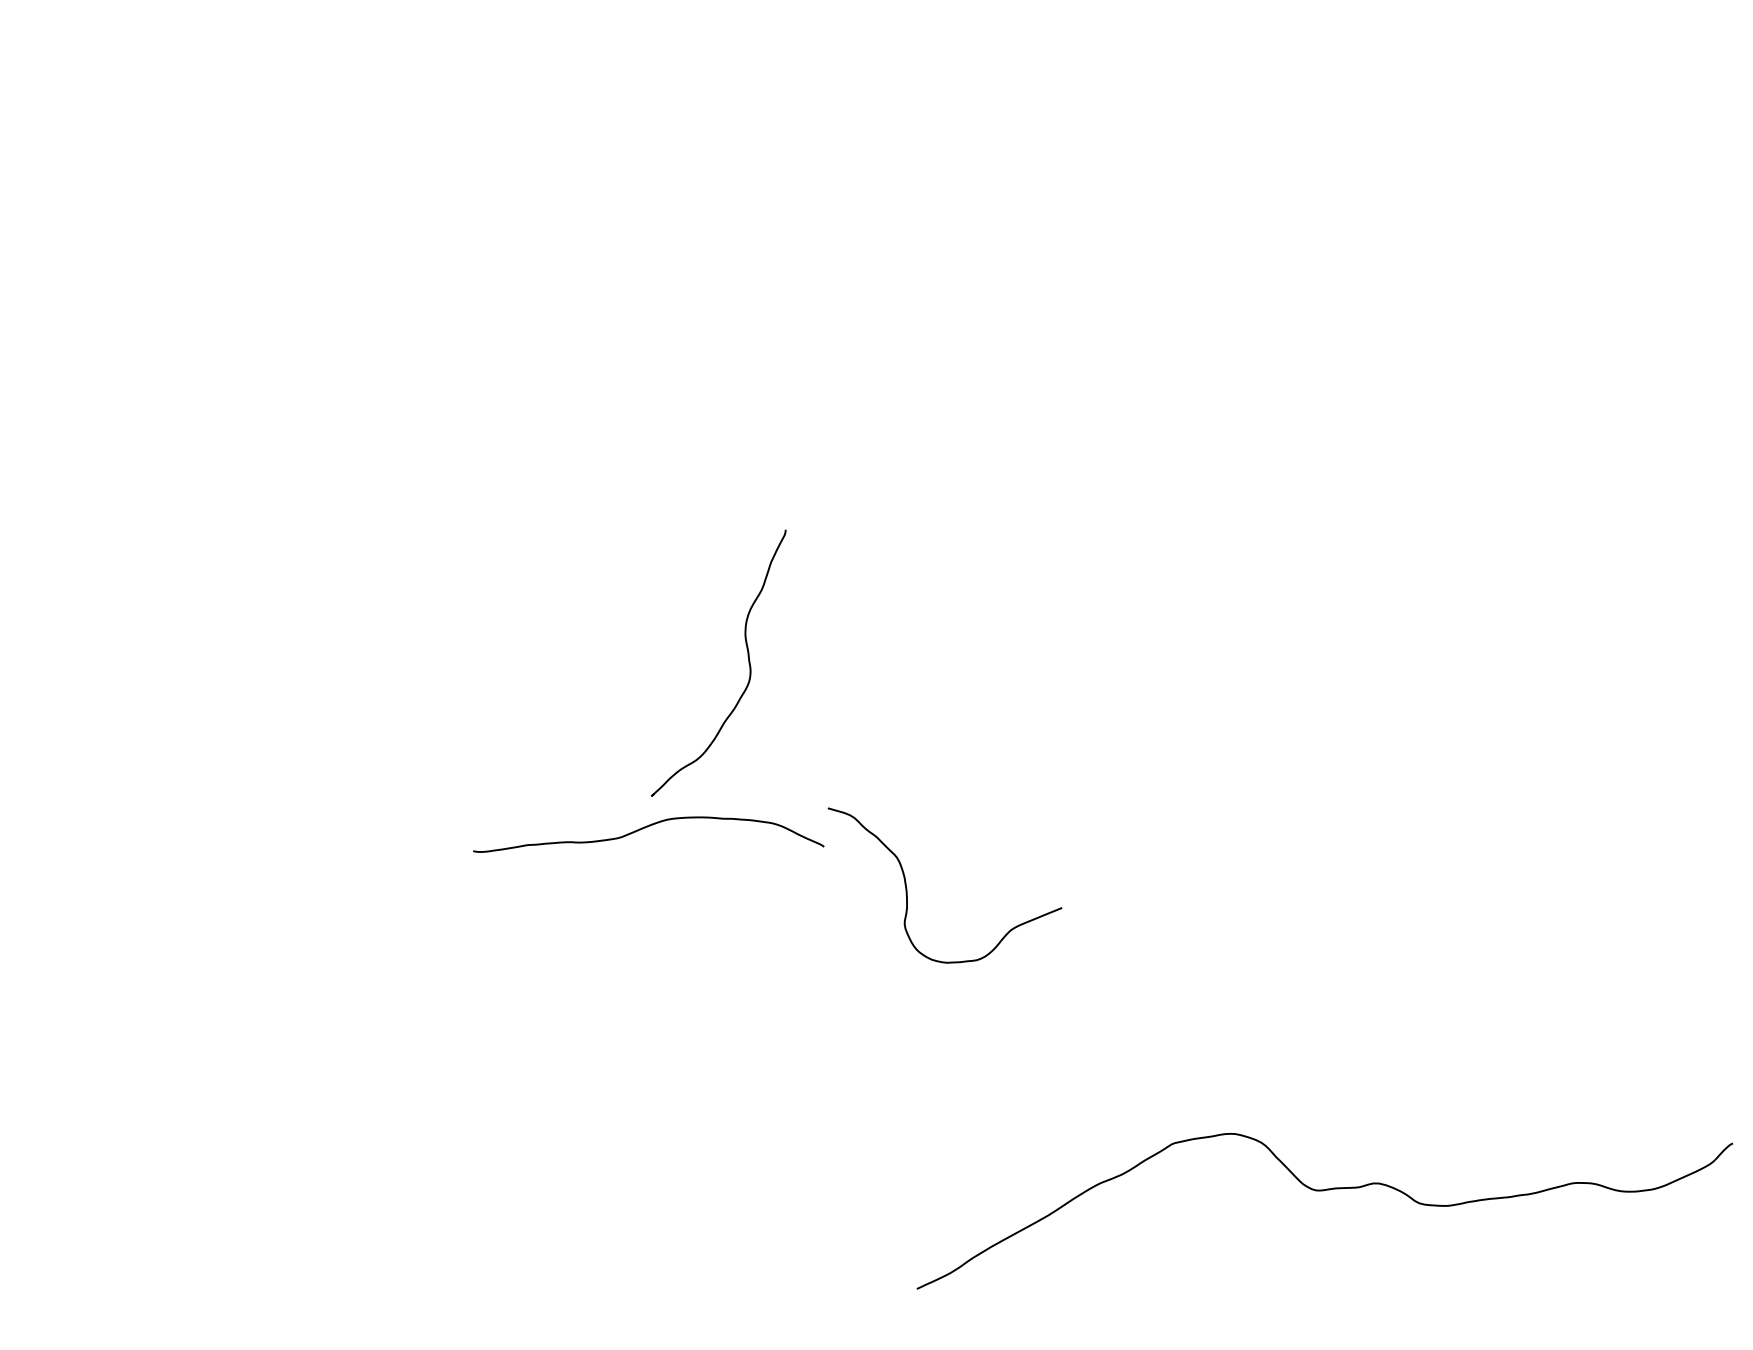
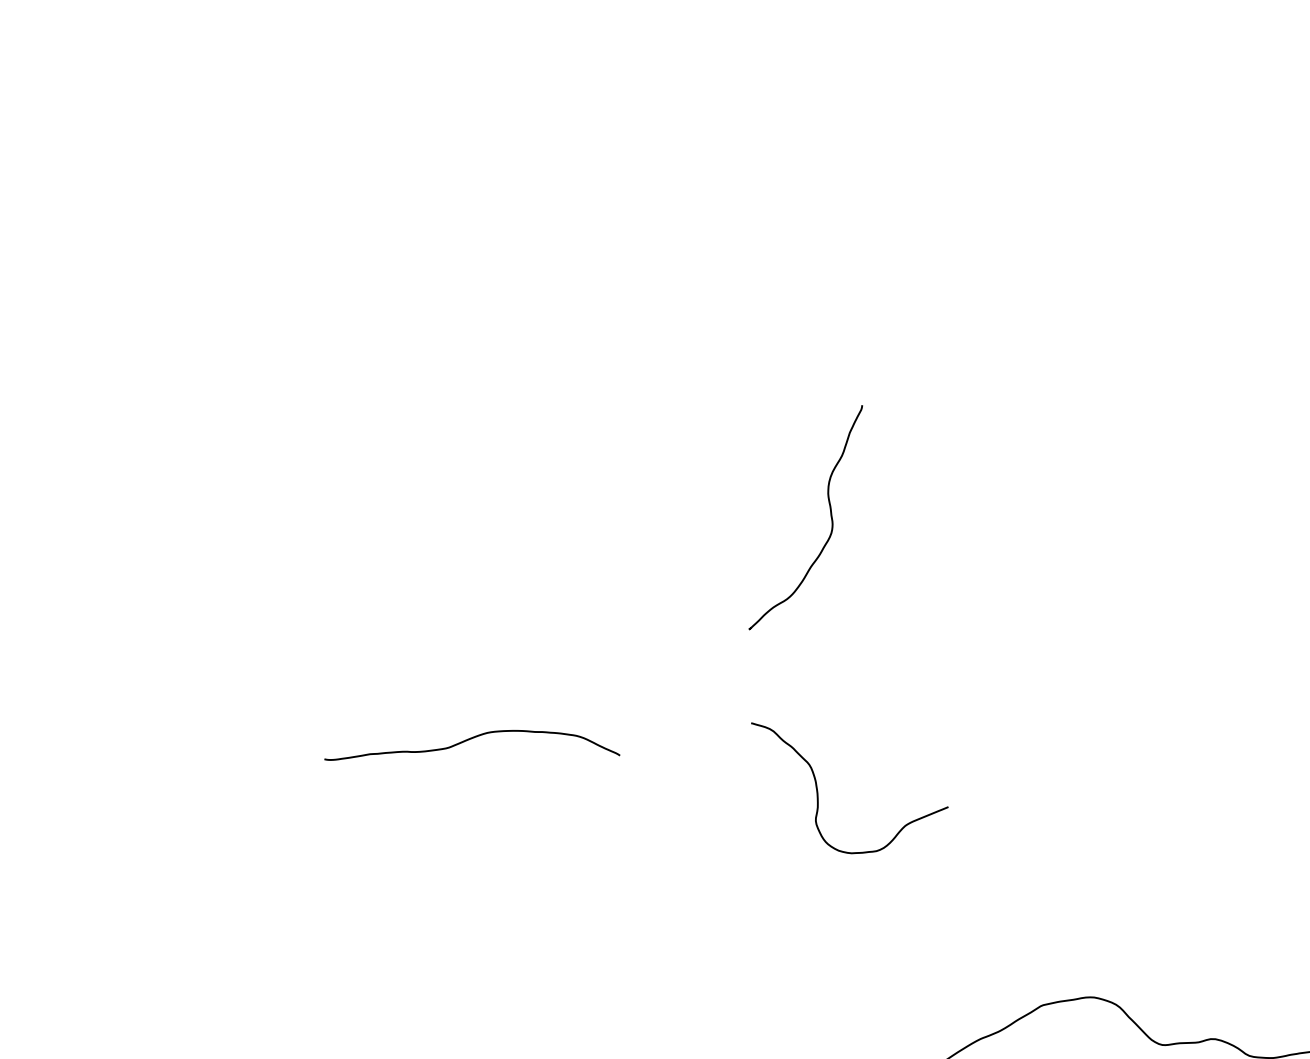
part: (747, 656) -> (830, 511), moved
curve: (645, 828) -> (469, 740), moved

